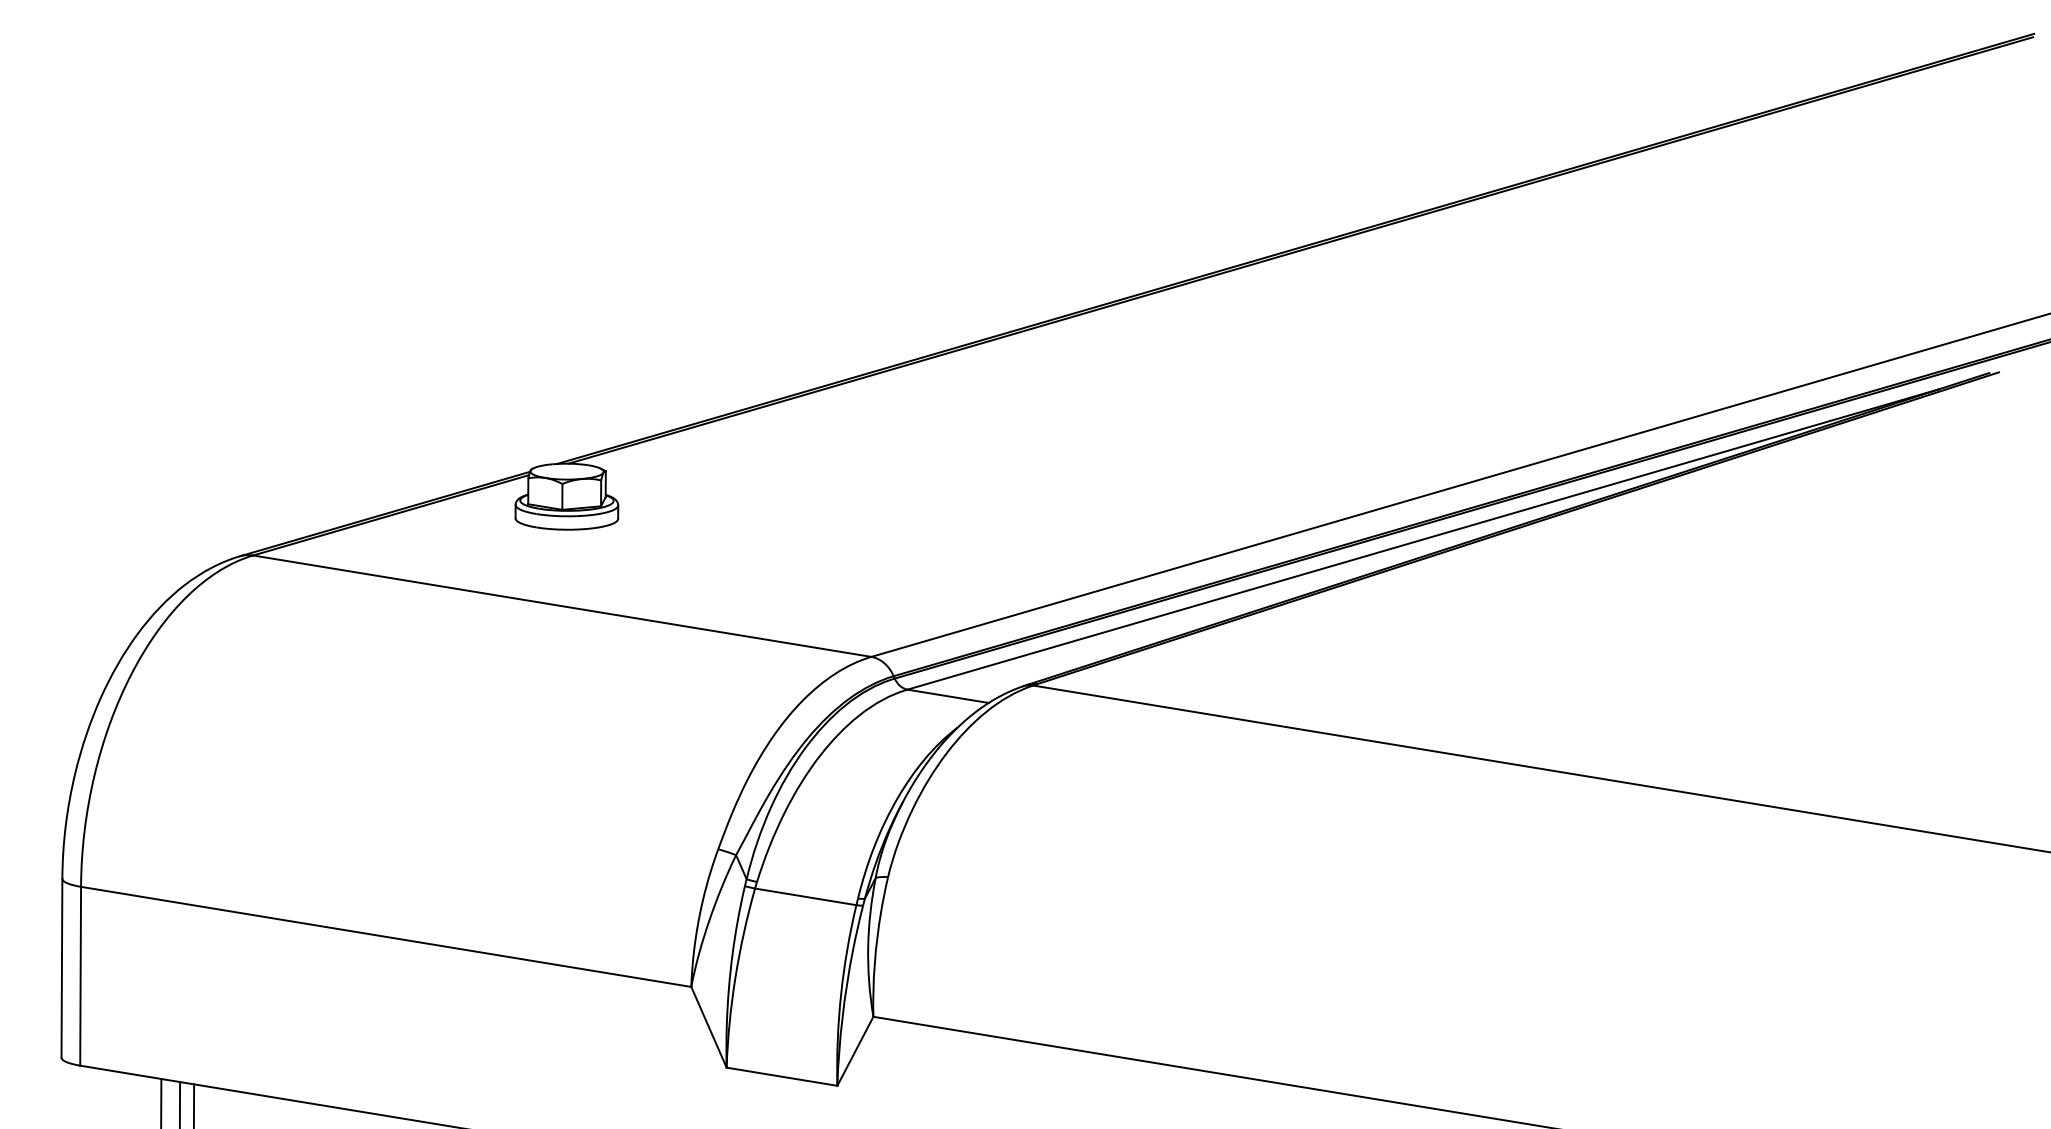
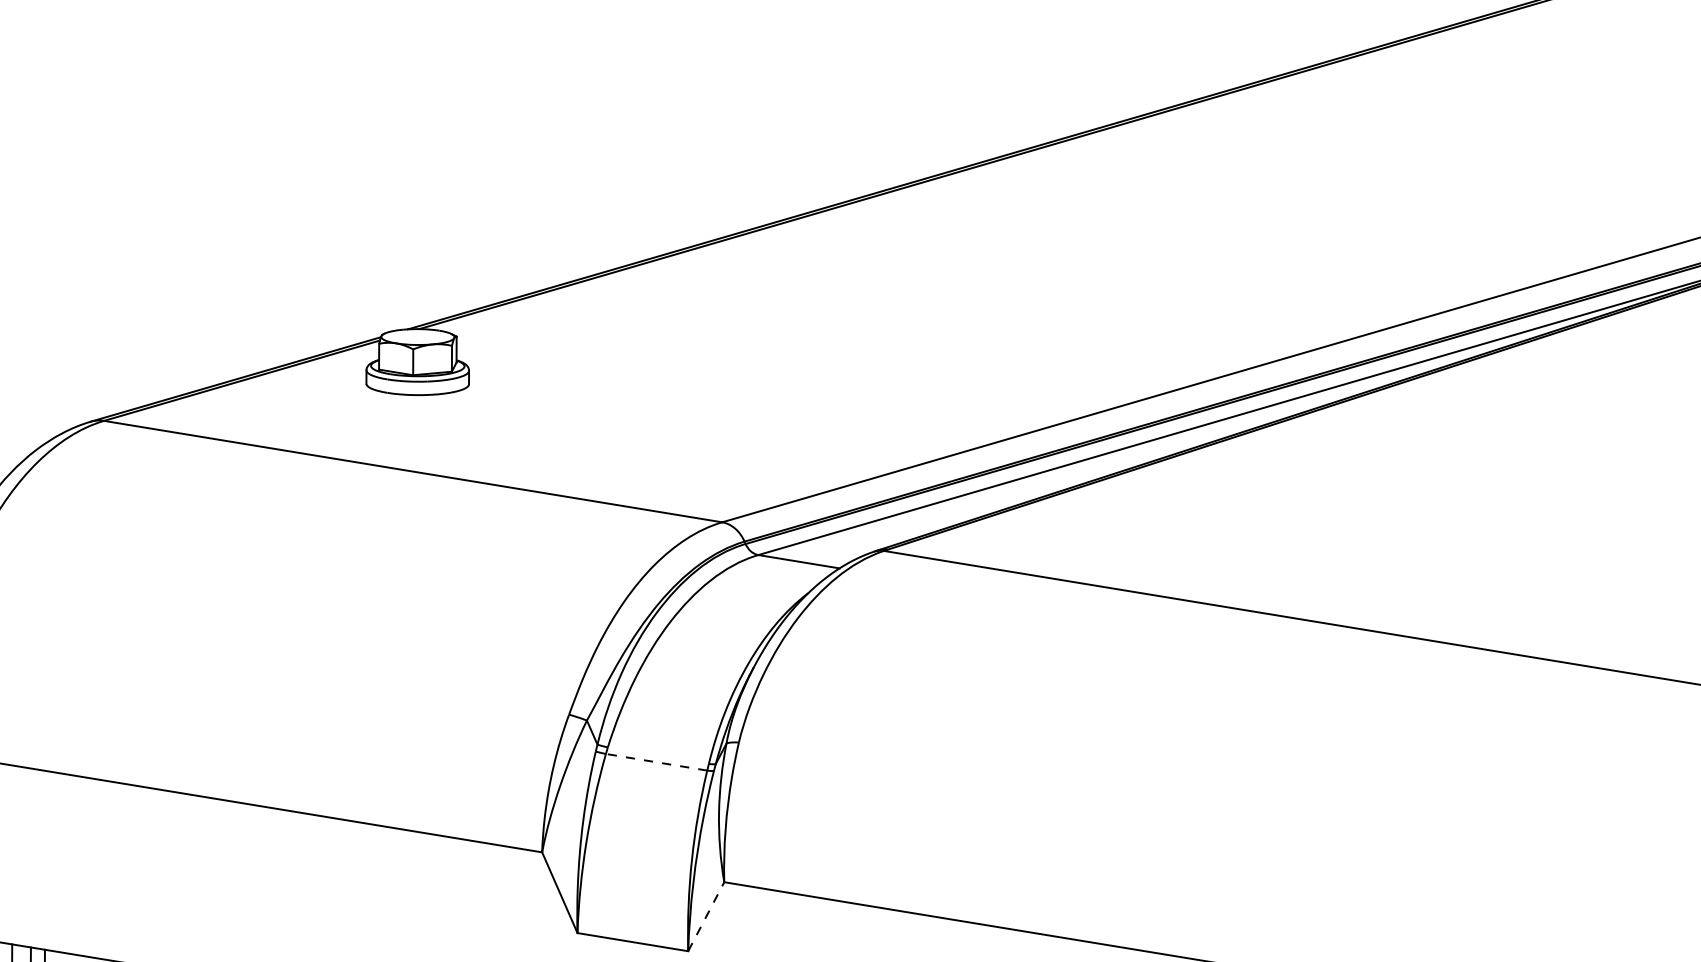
line: (805, 896) -> (656, 761), solid -> dashed
line: (855, 1051) -> (706, 916), solid -> dashed

